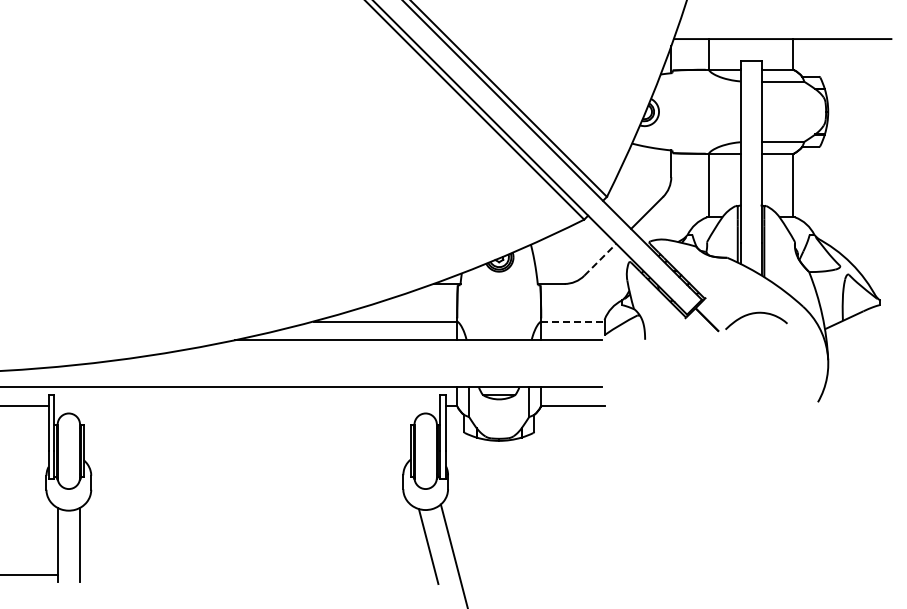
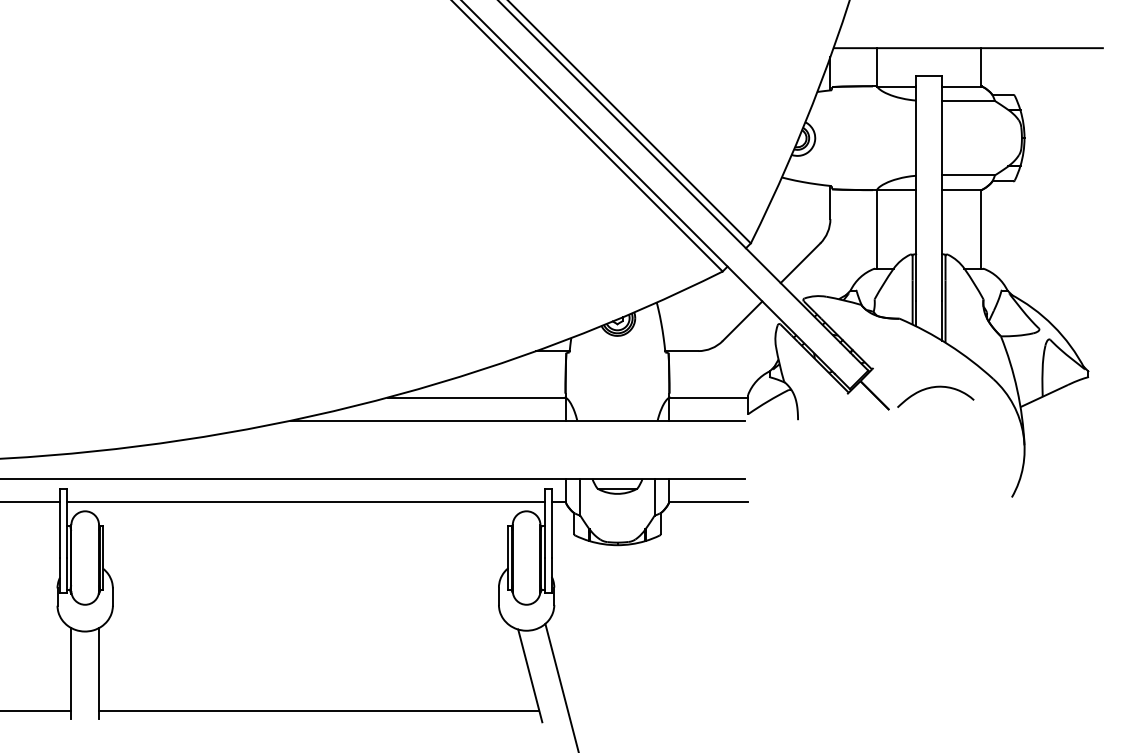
line: (600, 259) -> (742, 320), dashed -> solid
line: (572, 321) -> (708, 397), dashed -> solid
line: (247, 405) -> (306, 501), added
line: (257, 574) -> (318, 710), added

